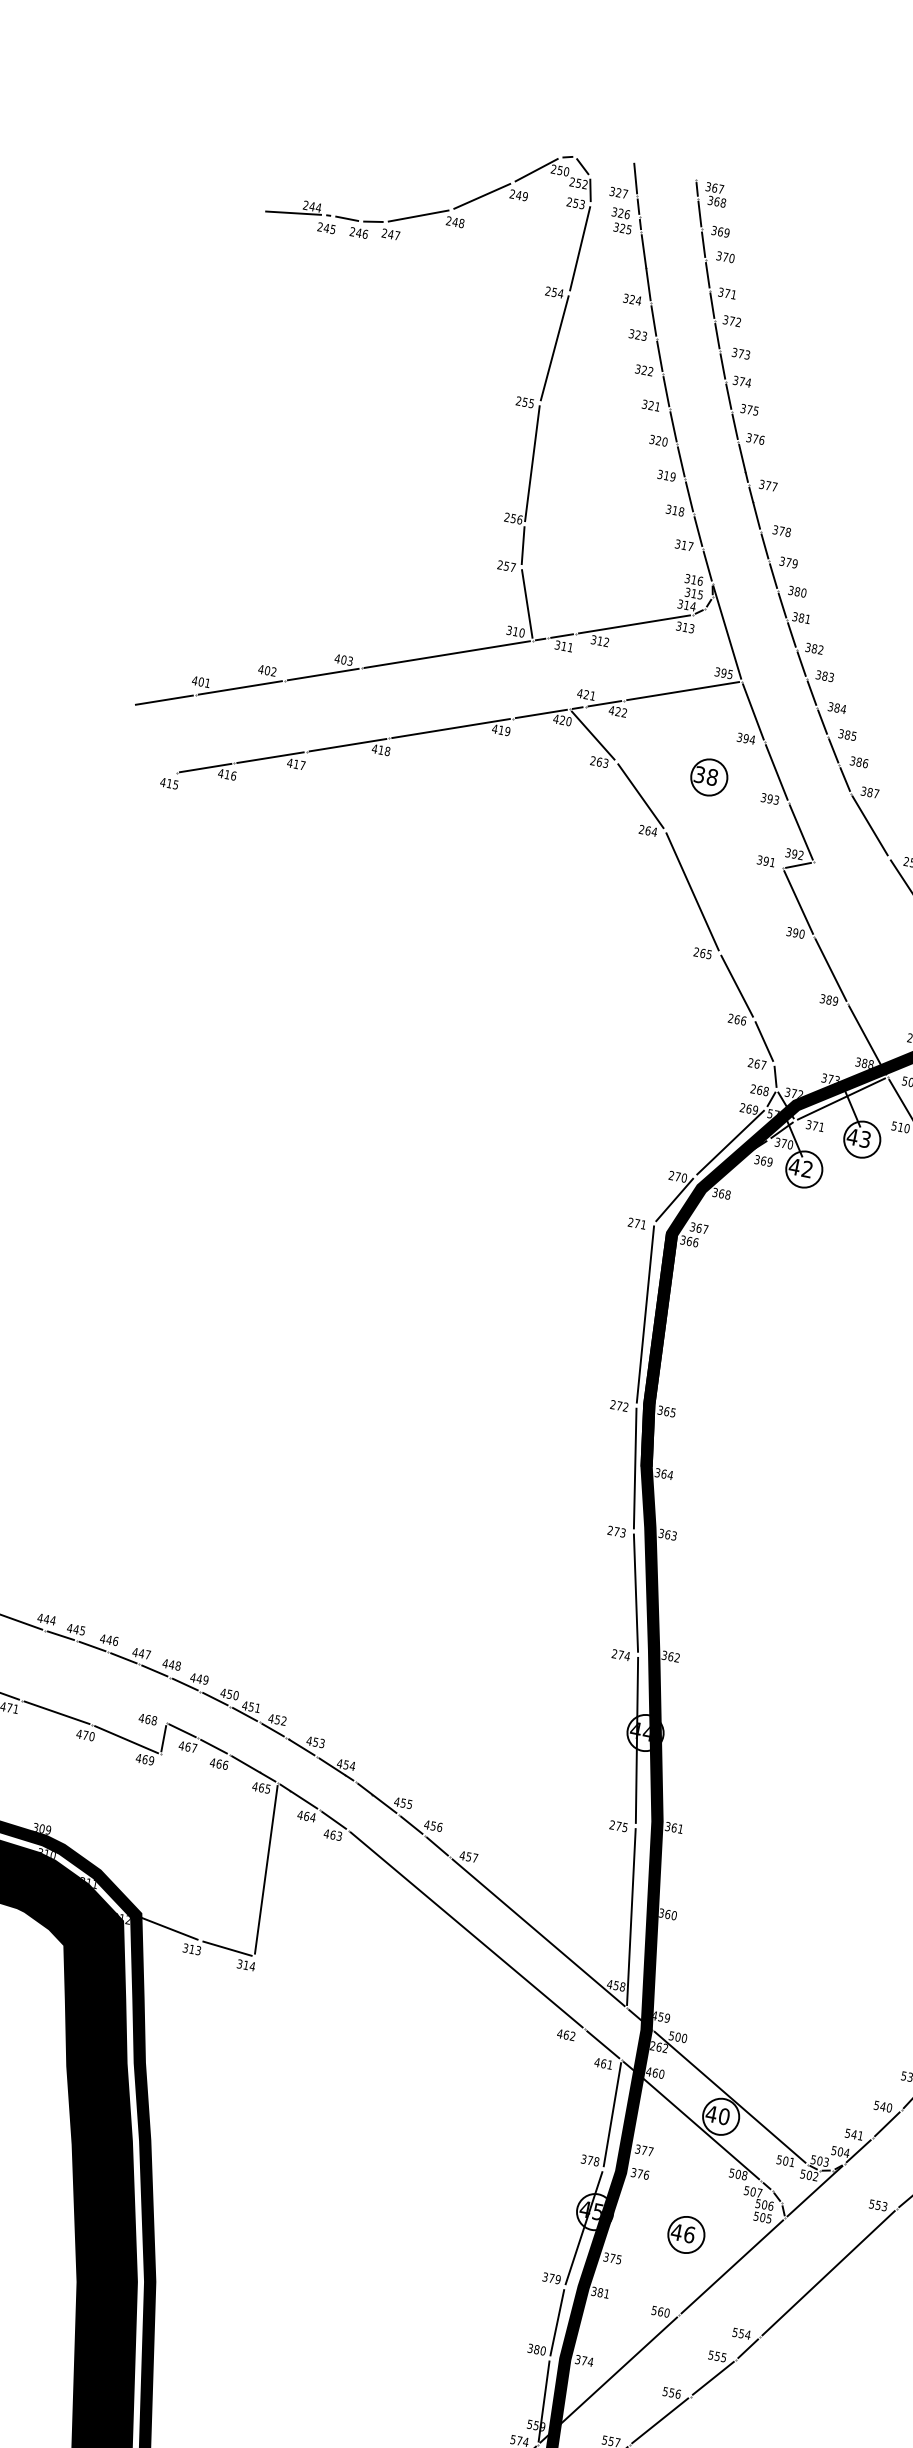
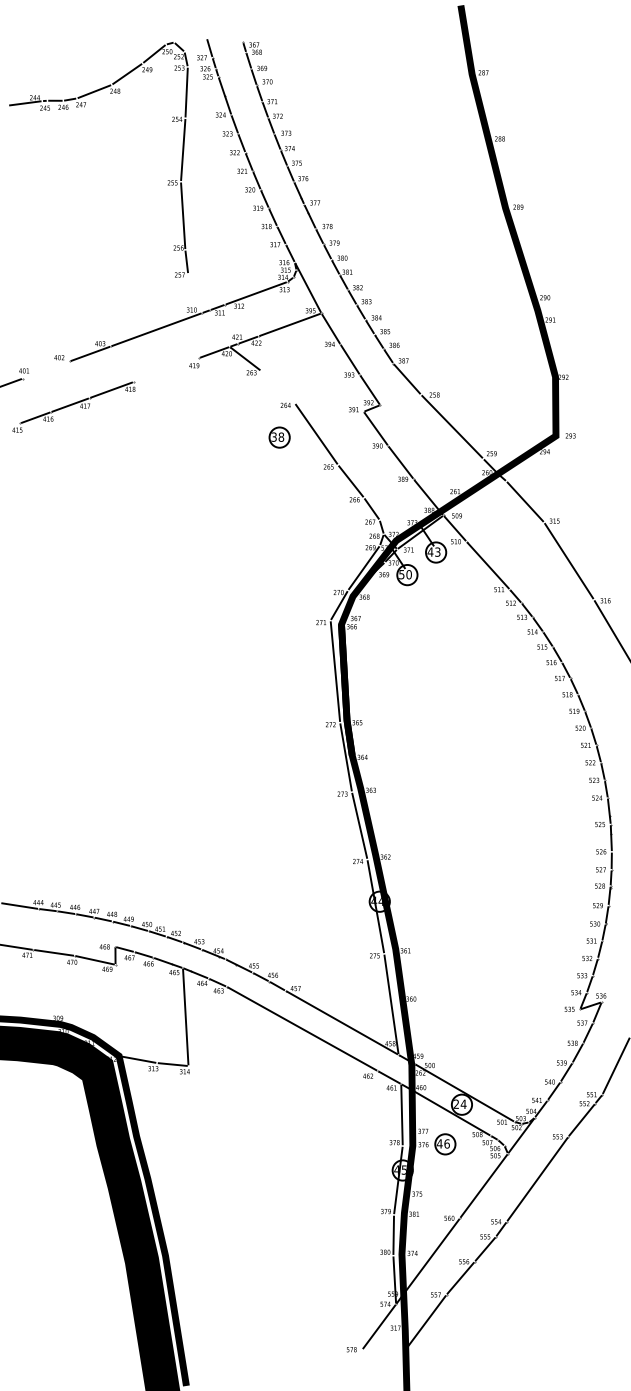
line: (526, 603) -> (194, 293), removed
line: (240, 687) -> (46, 369), removed
line: (451, 727) -> (166, 369), removed
part: (709, 777) -> (279, 437), moved
line: (639, 796) -> (277, 387), removed
text: (799, 1167) -> (404, 574), 42 -> 50
text: (716, 2115) -> (459, 1104), 40 -> 24
part: (686, 2235) -> (445, 1144), moved

